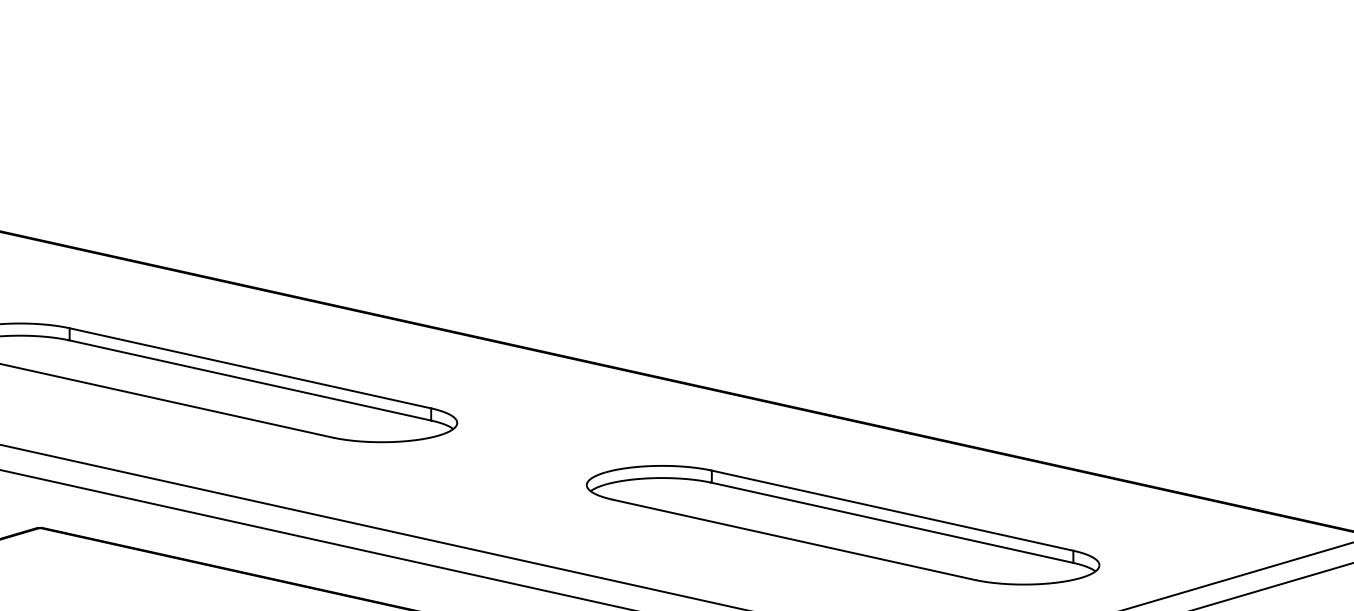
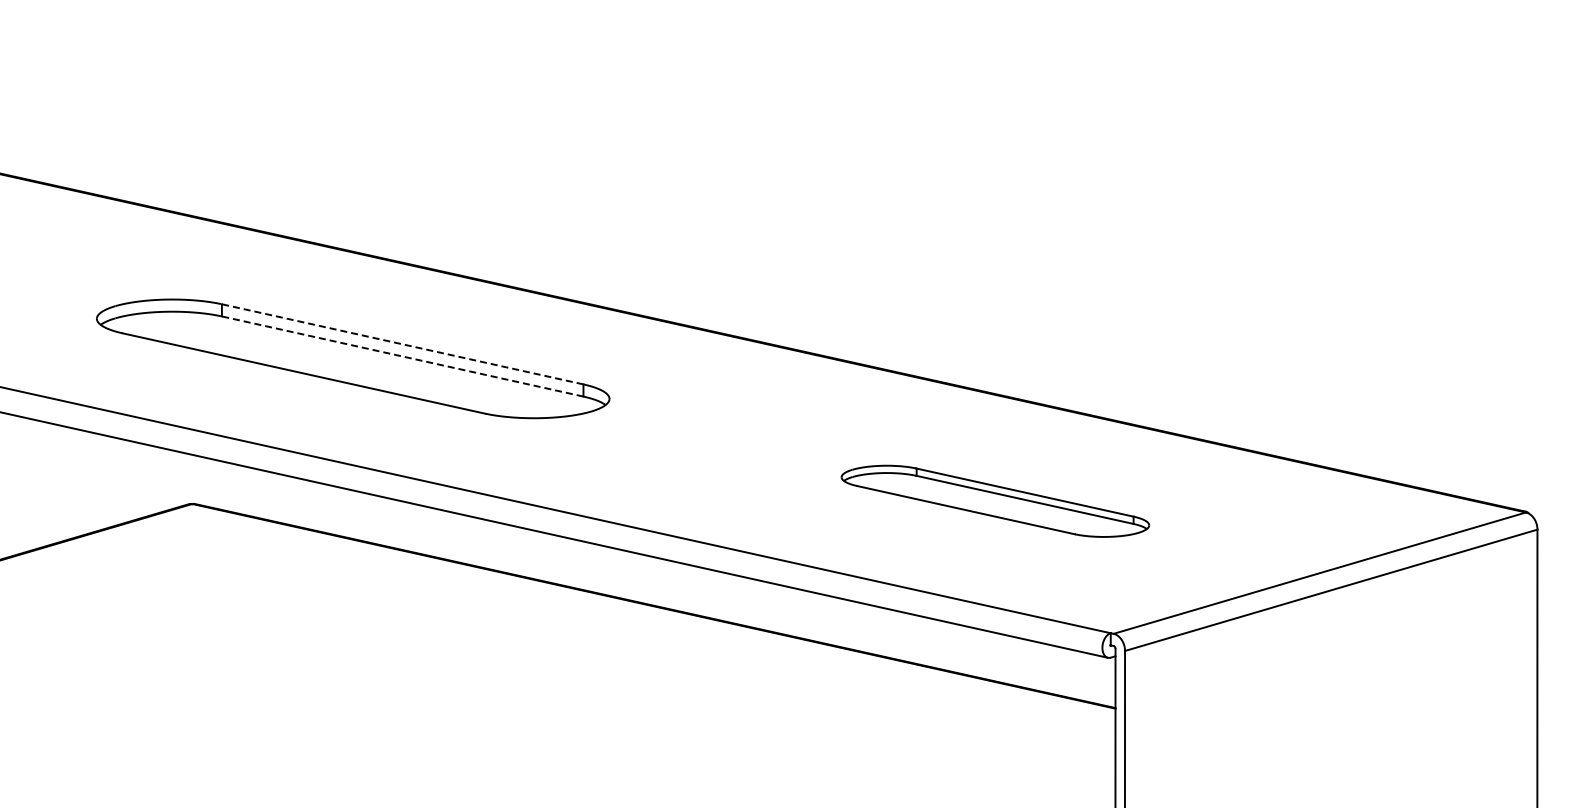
line: (250, 368) -> (402, 344), solid -> dashed
line: (250, 380) -> (402, 356), solid -> dashed
part: (843, 525) -> (995, 501), size x0.6

